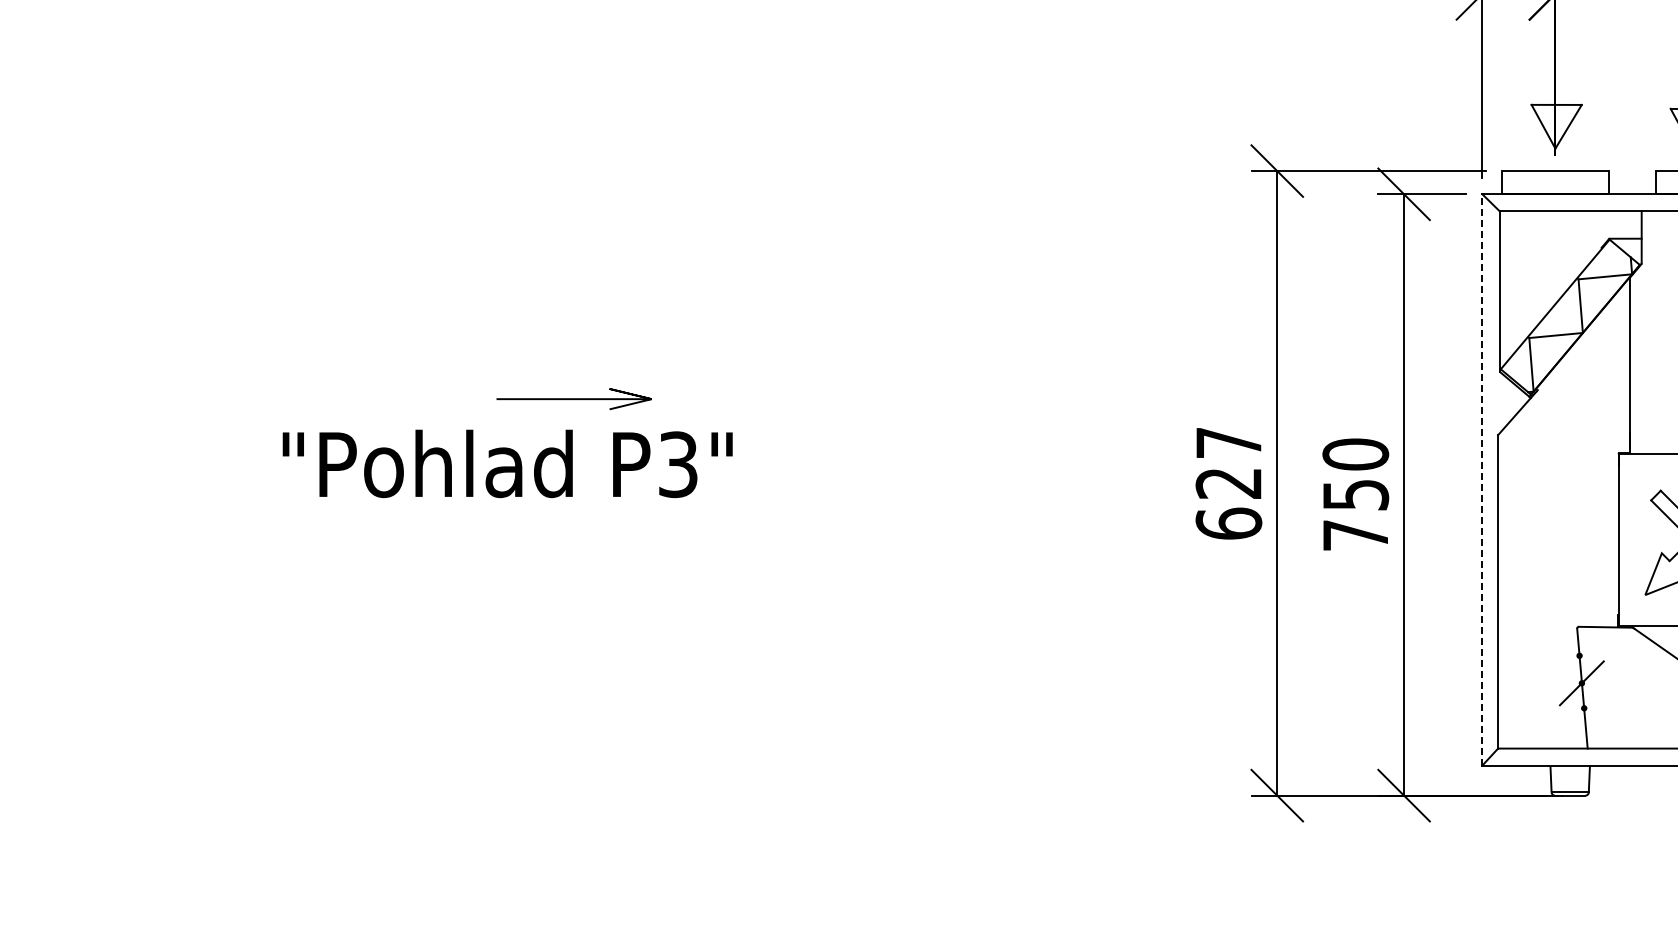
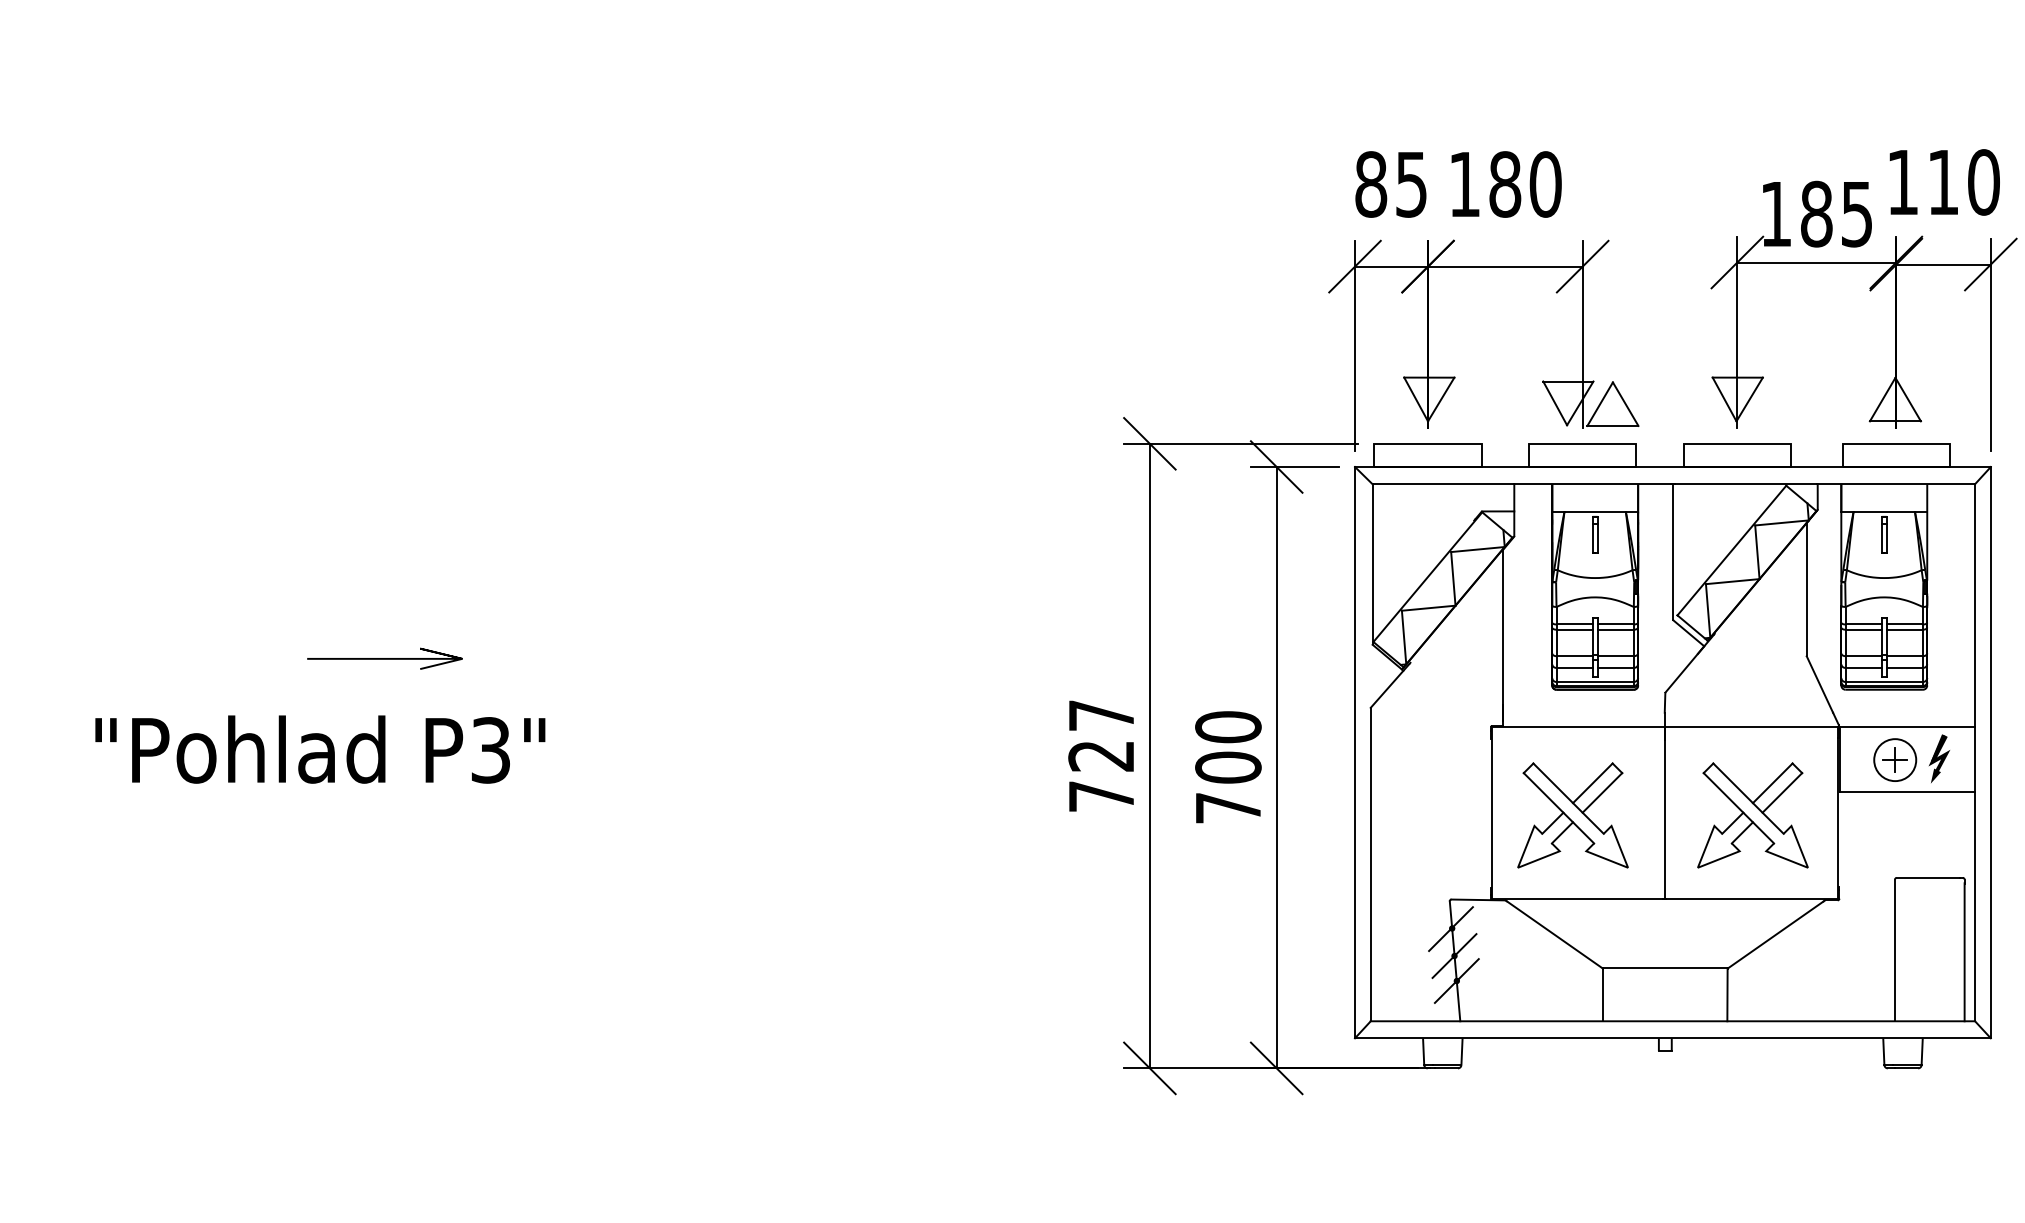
line: (573, 398) -> (384, 658), moved
text: (507, 463) -> (320, 749), moved
line: (1482, 479) -> (1355, 752), dashed -> solid
text: (1355, 494) -> (1228, 767), 750 -> 700
text: (1228, 523) -> (1101, 796), 627 -> 727
line: (1577, 656) -> (1450, 929), added
line: (1583, 707) -> (1456, 980), added

